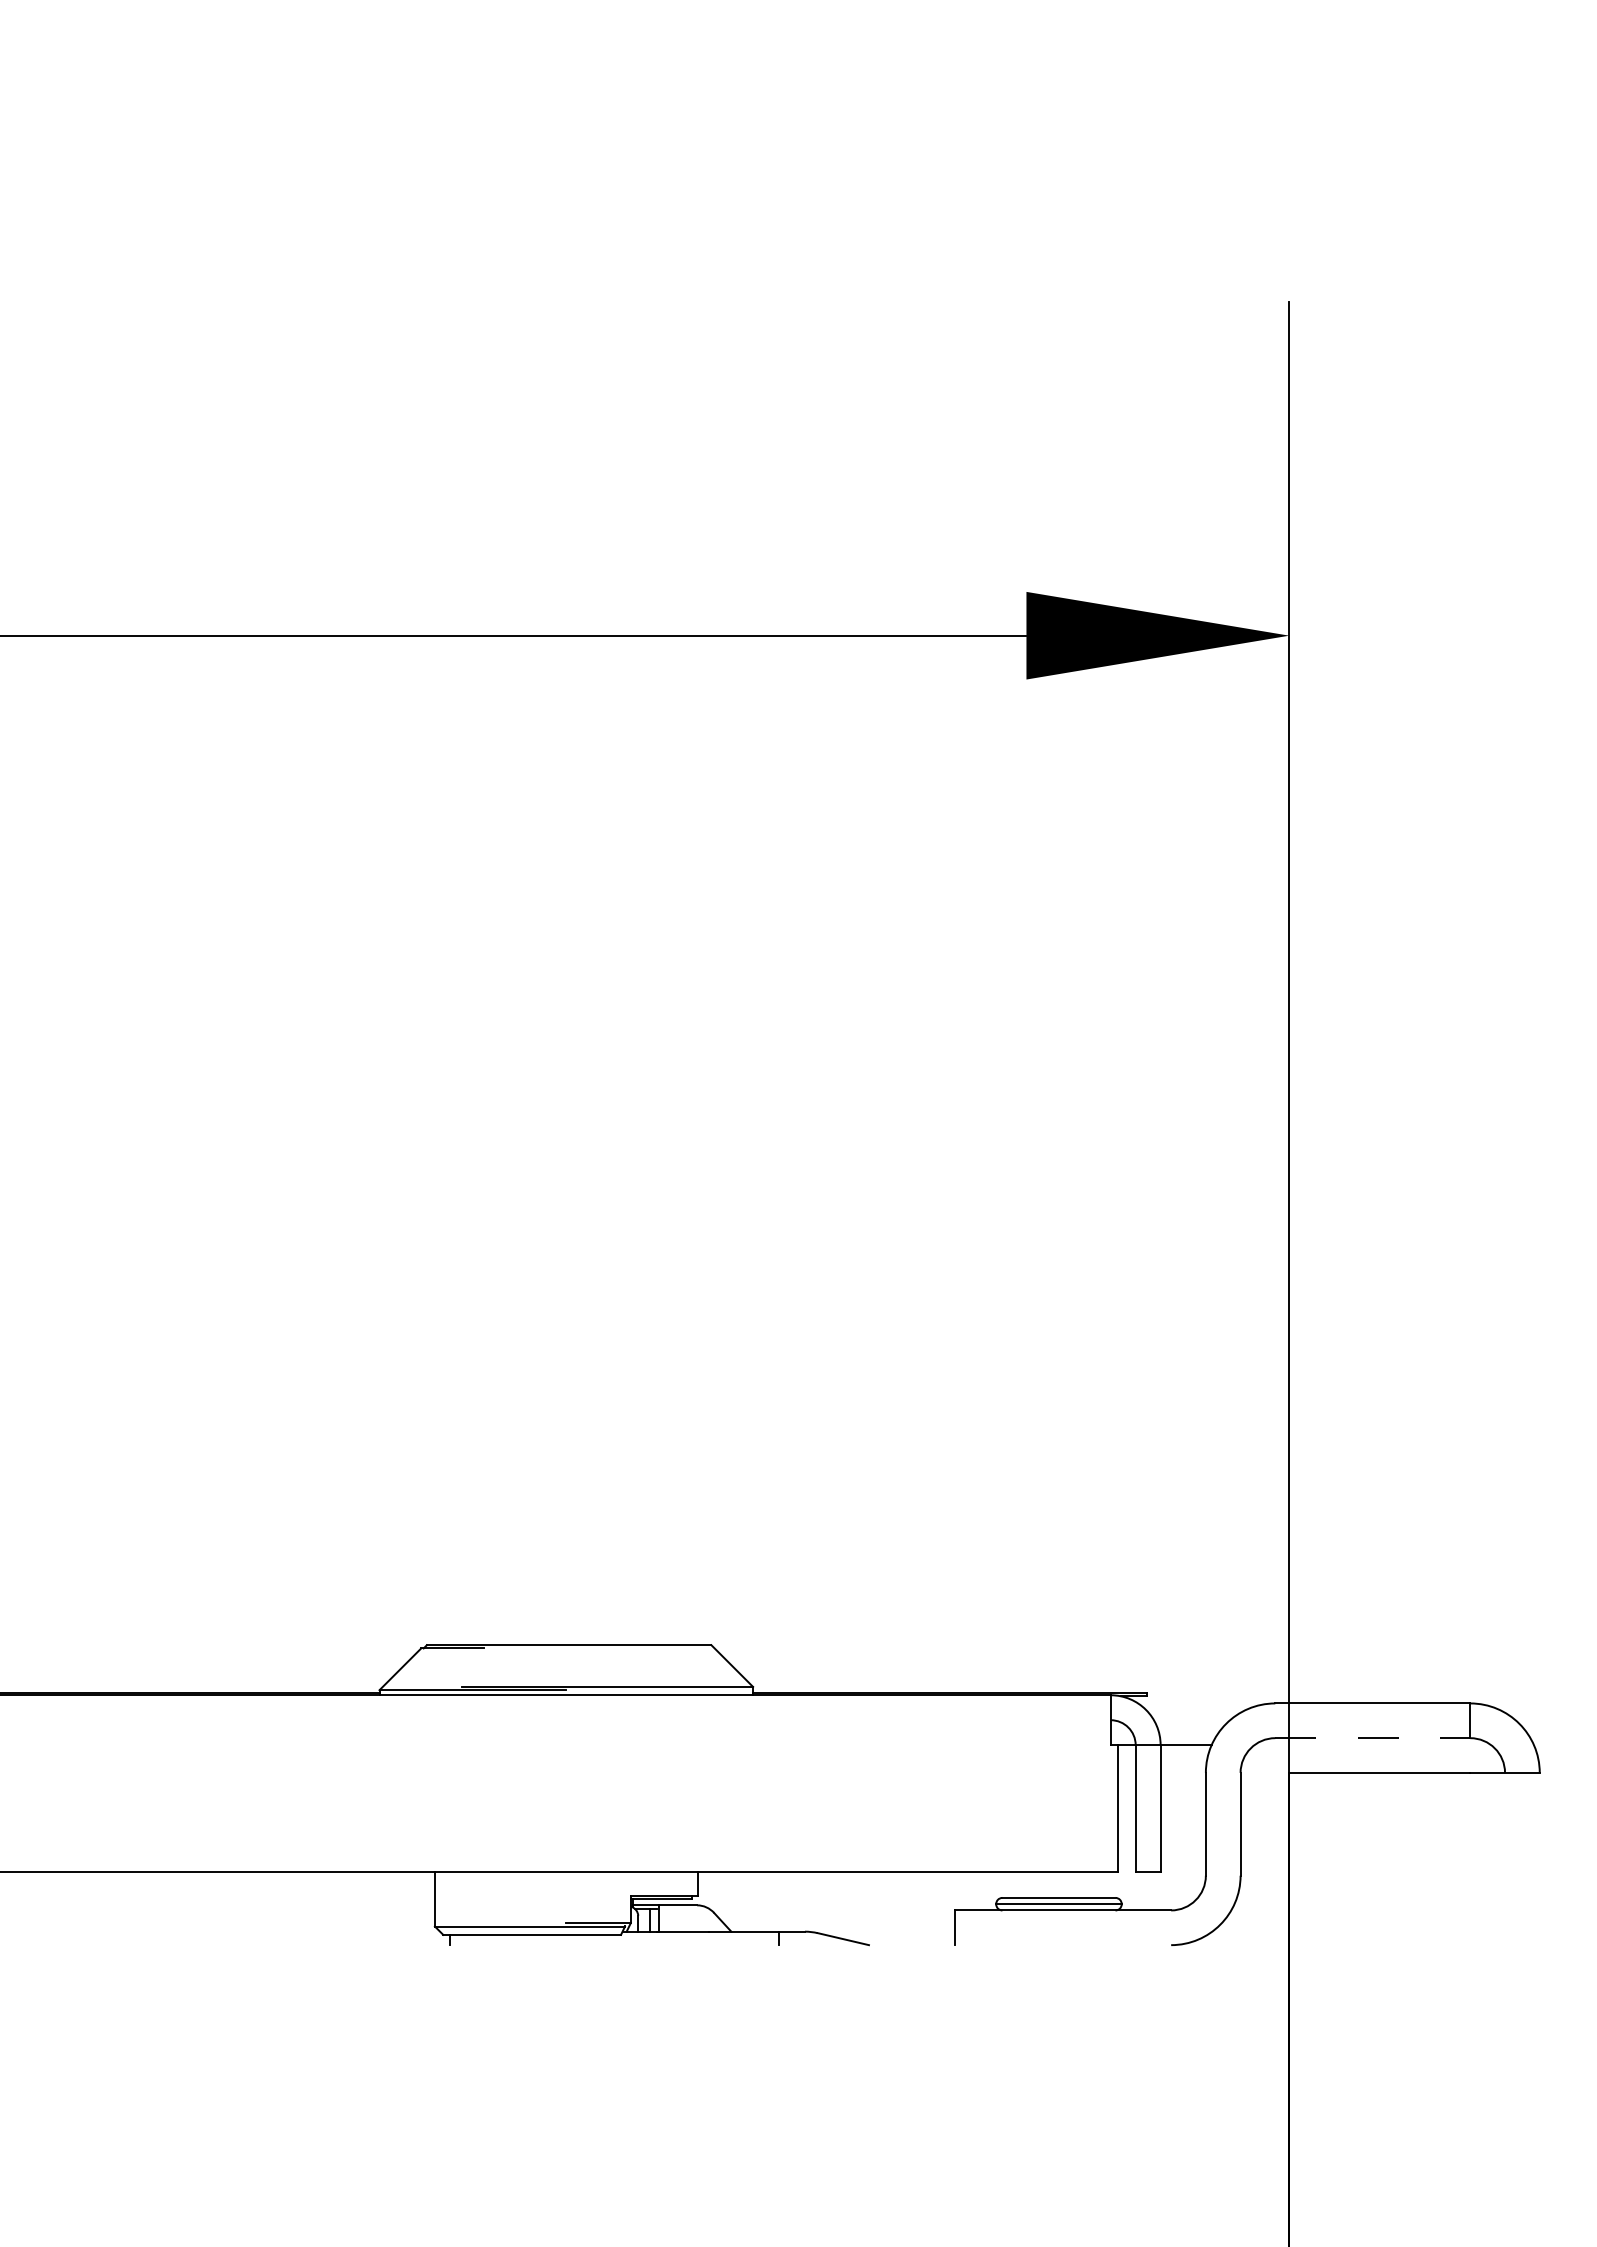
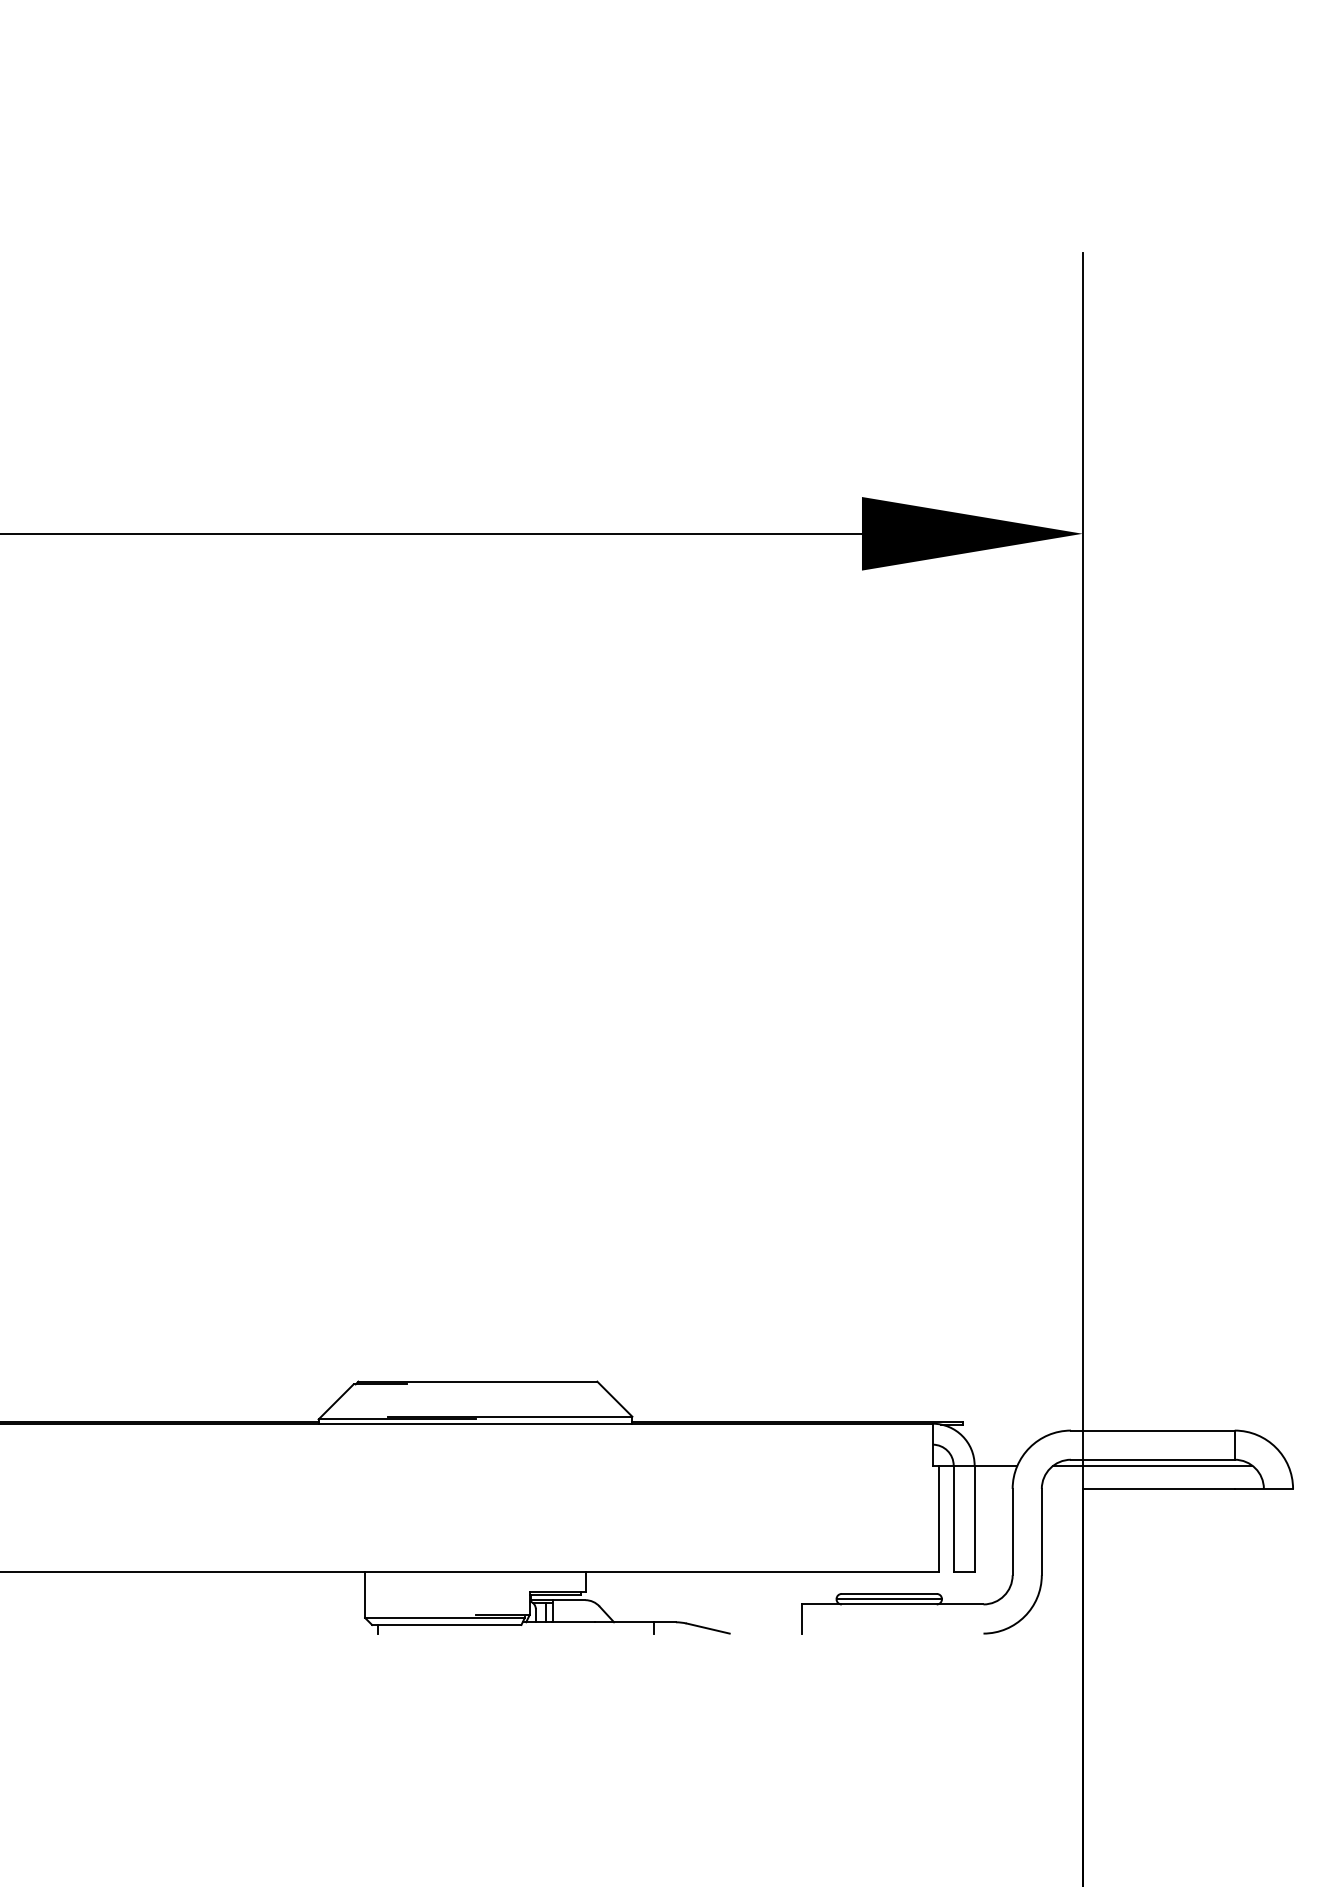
line: (1373, 1738) -> (1153, 1460), dashed -> solid
line: (1372, 1745) -> (1152, 1465), added

